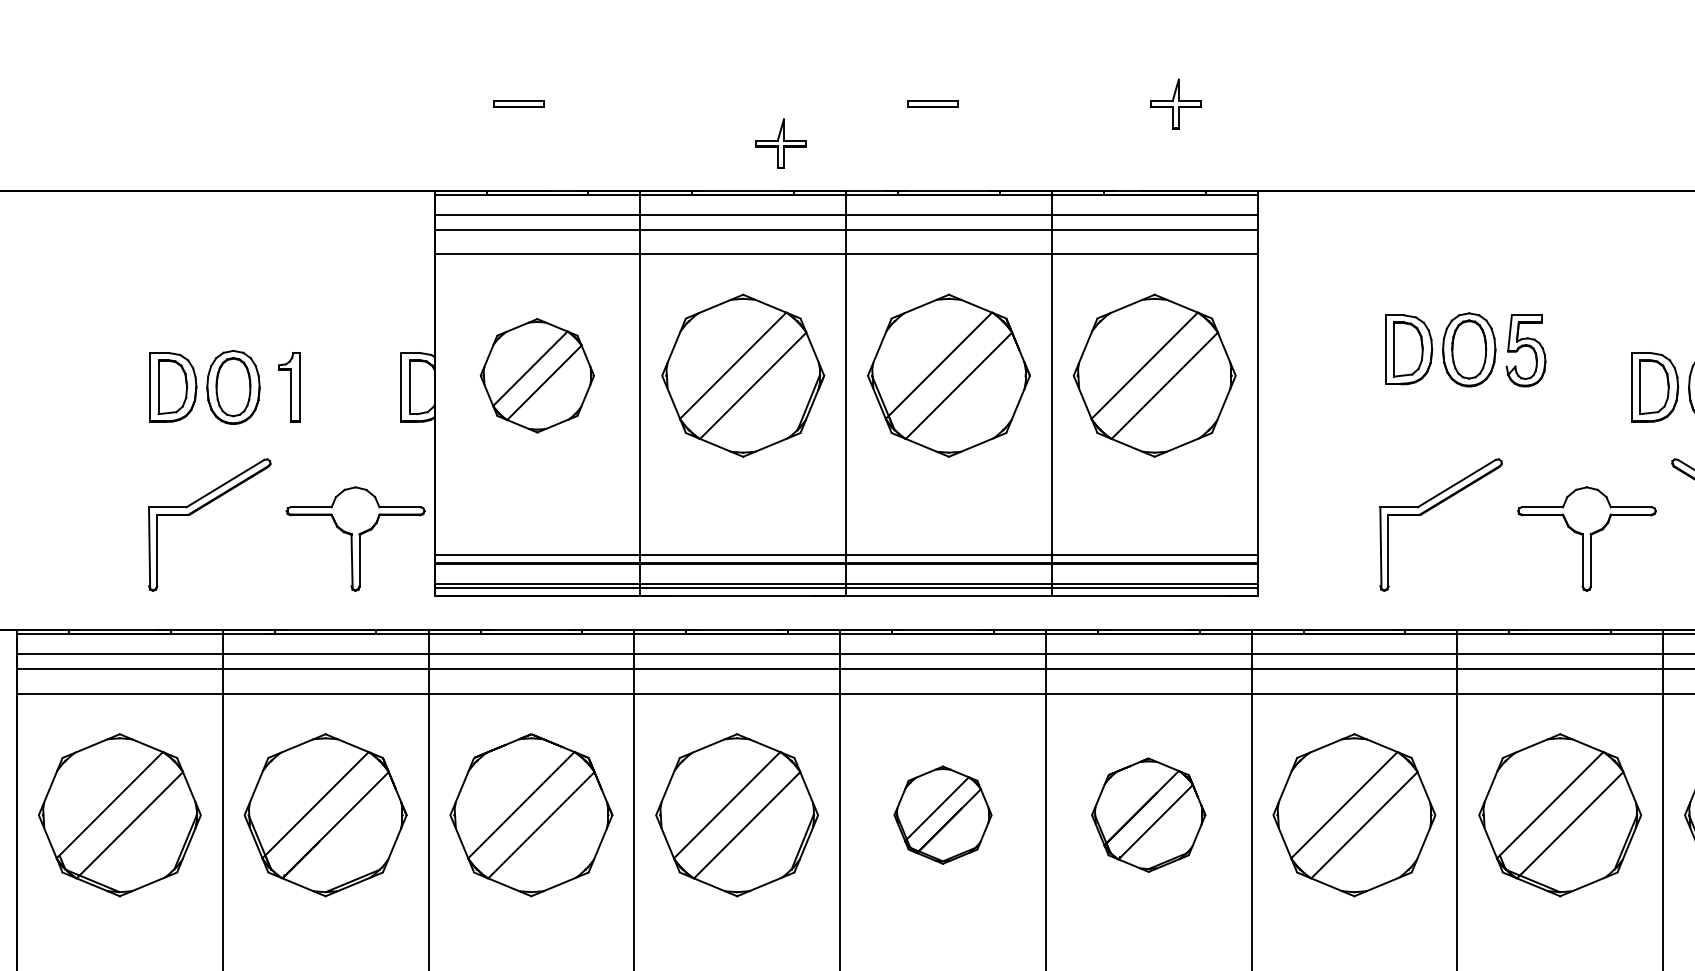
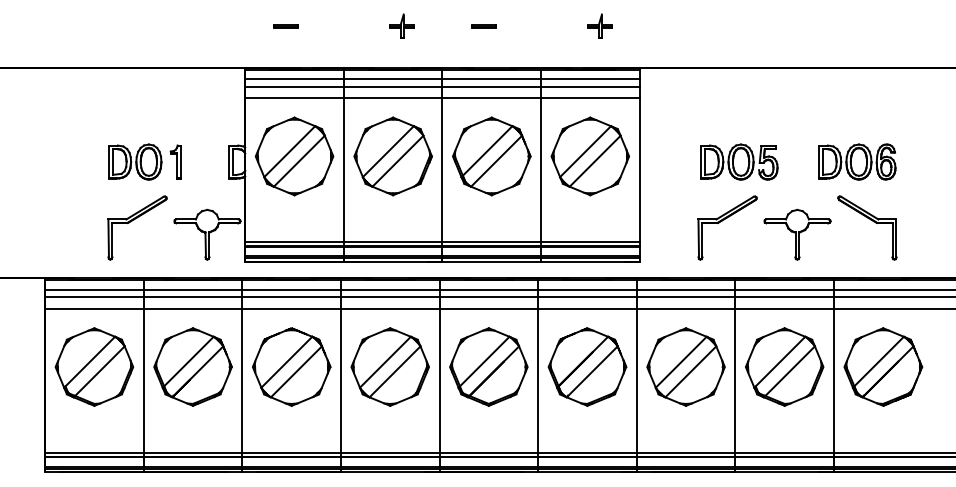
part: (779, 142) -> (401, 25), moved
part: (1465, 348) -> (739, 161), moved
part: (537, 375) -> (294, 156), size x1.43
part: (942, 814) -> (488, 366), size x1.67
part: (1148, 814) -> (587, 366), size x1.43

